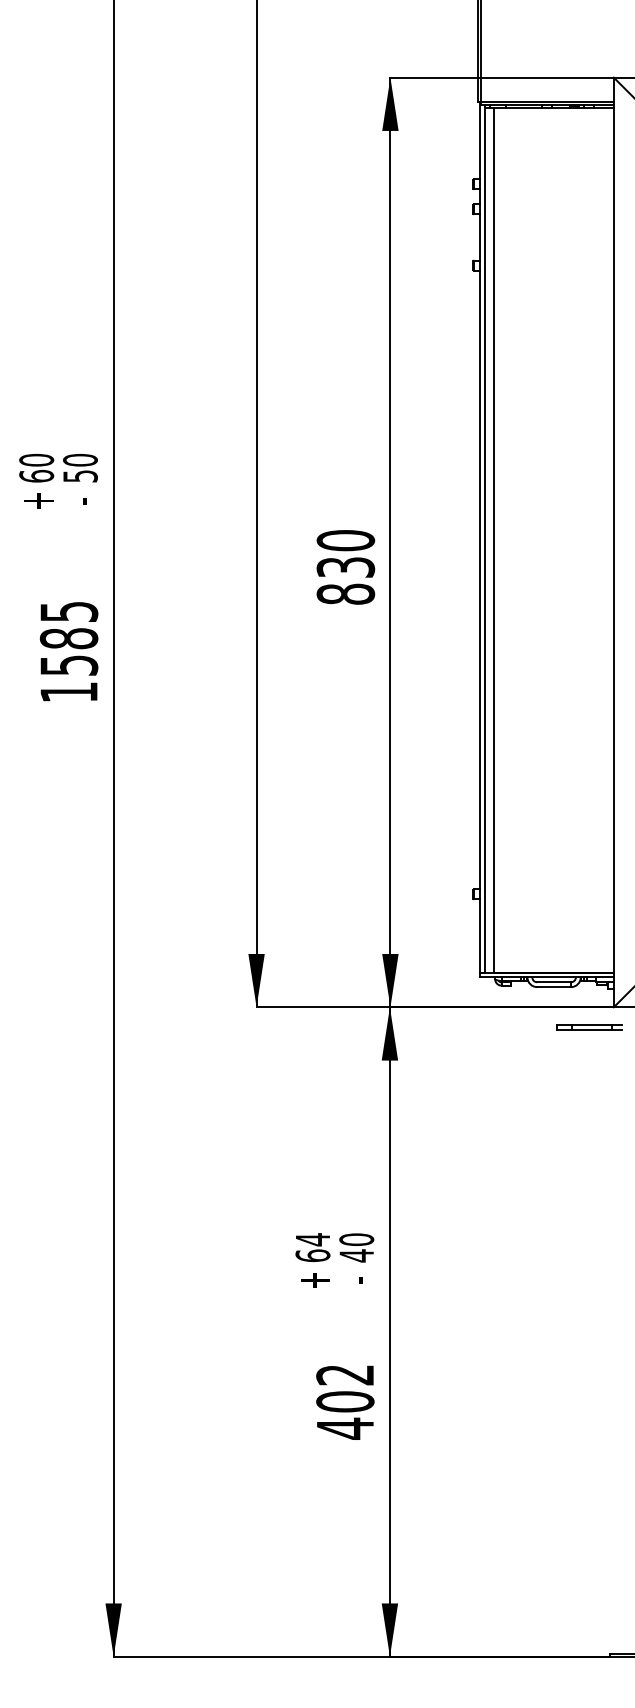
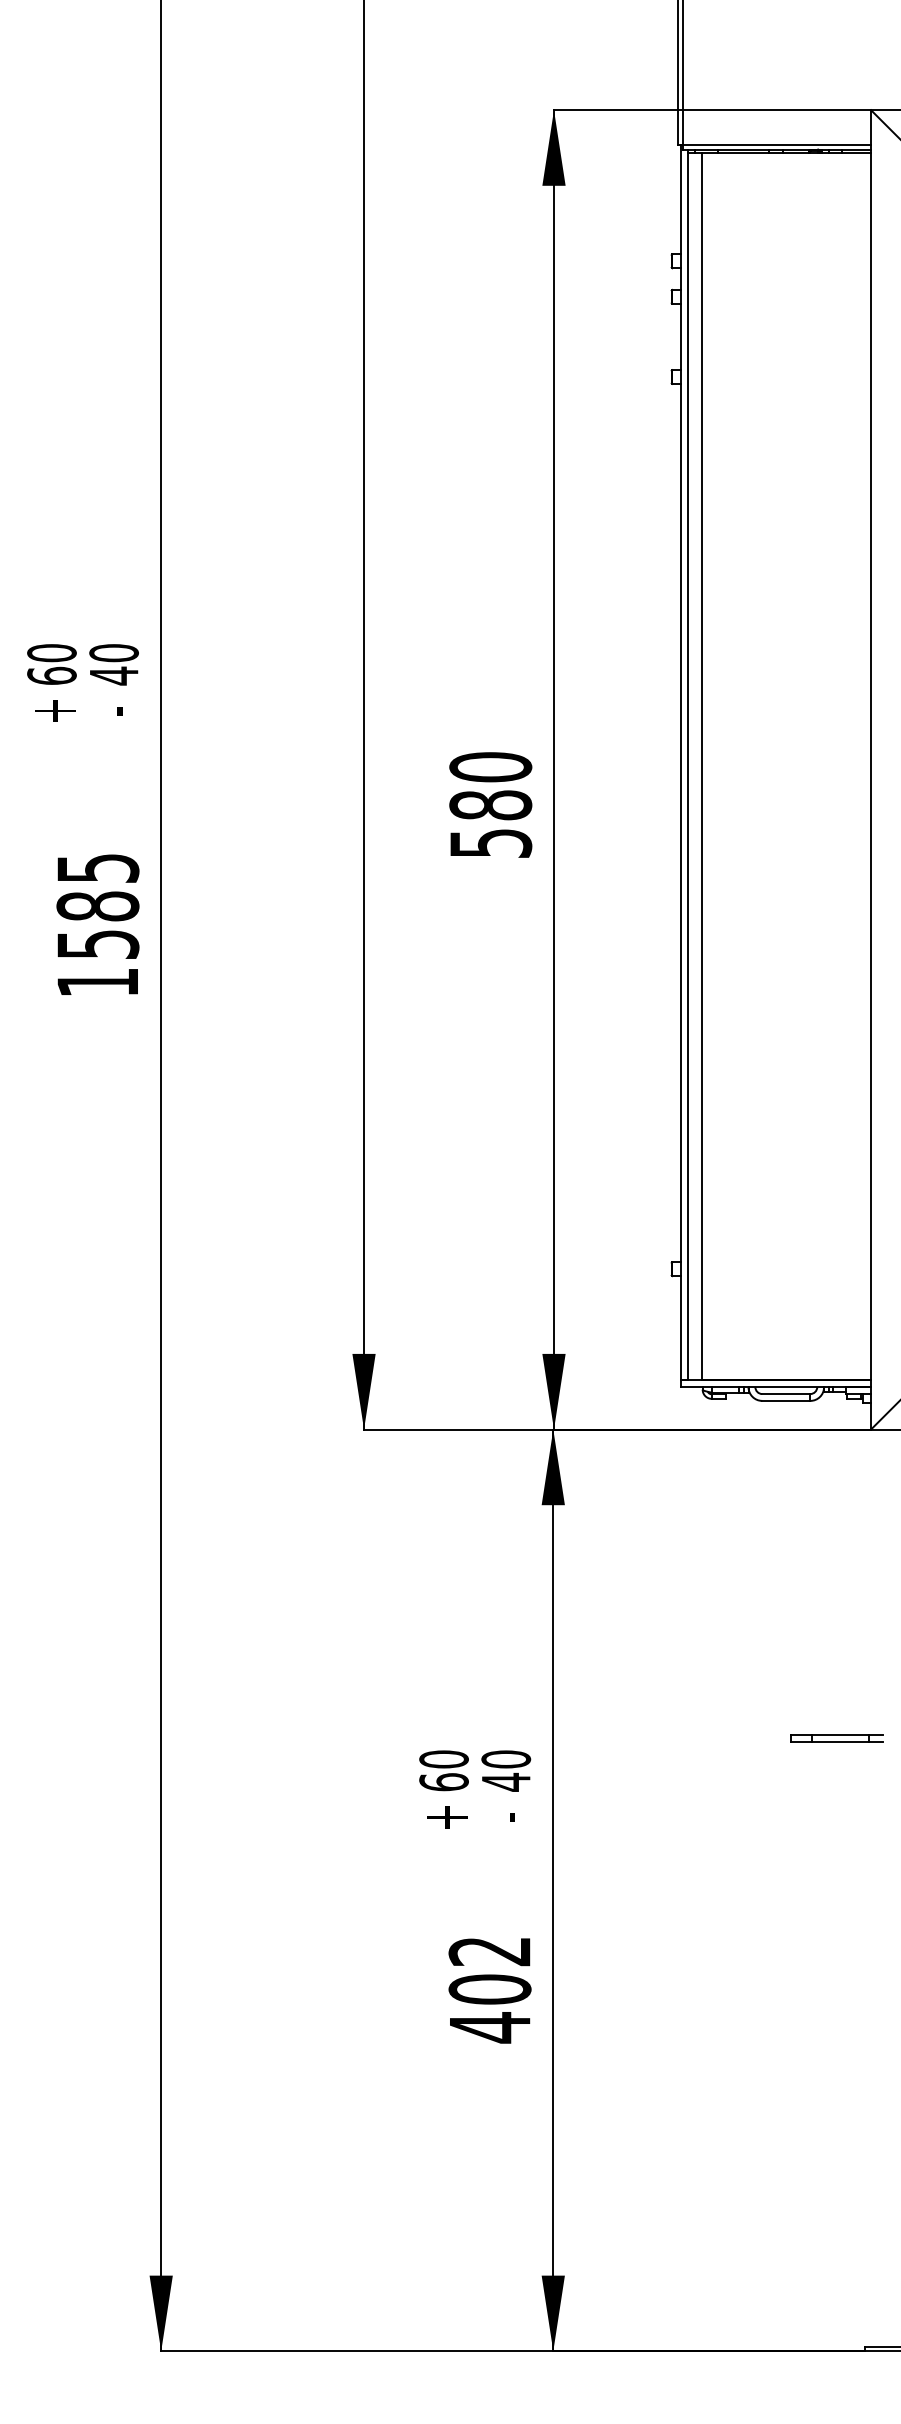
text: (80, 475) -> (114, 675), 50 -> 40
text: (345, 580) -> (490, 824), 830 -> 580
part: (589, 1027) -> (836, 1738), moved
text: (312, 1239) -> (443, 1759), 64 -> 60

